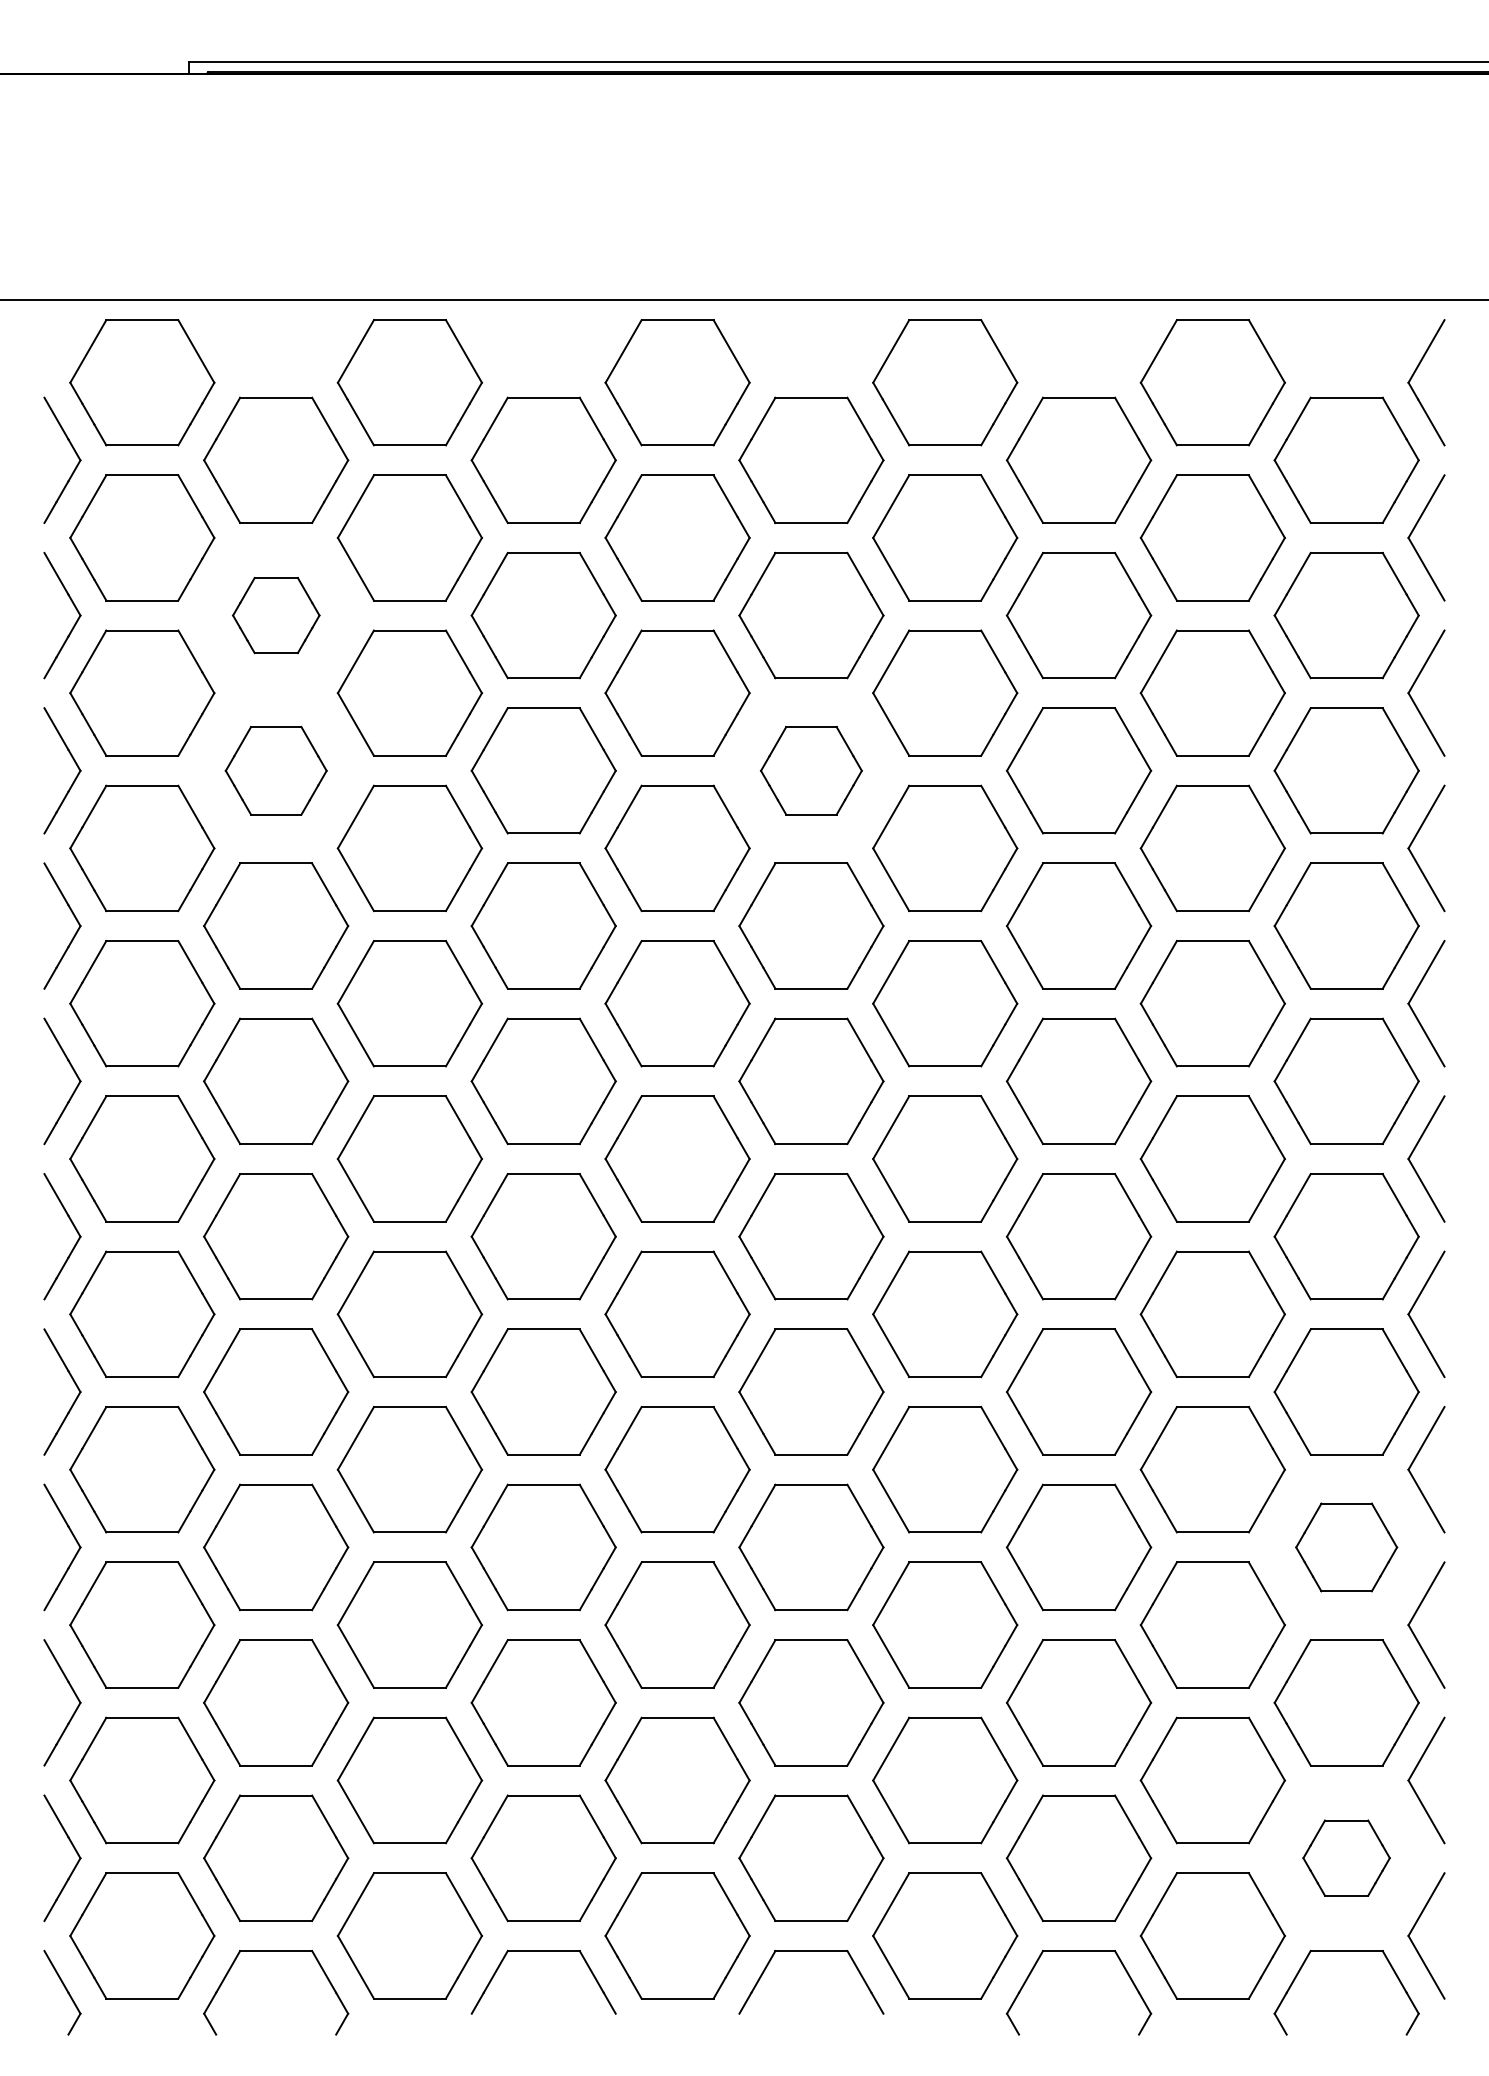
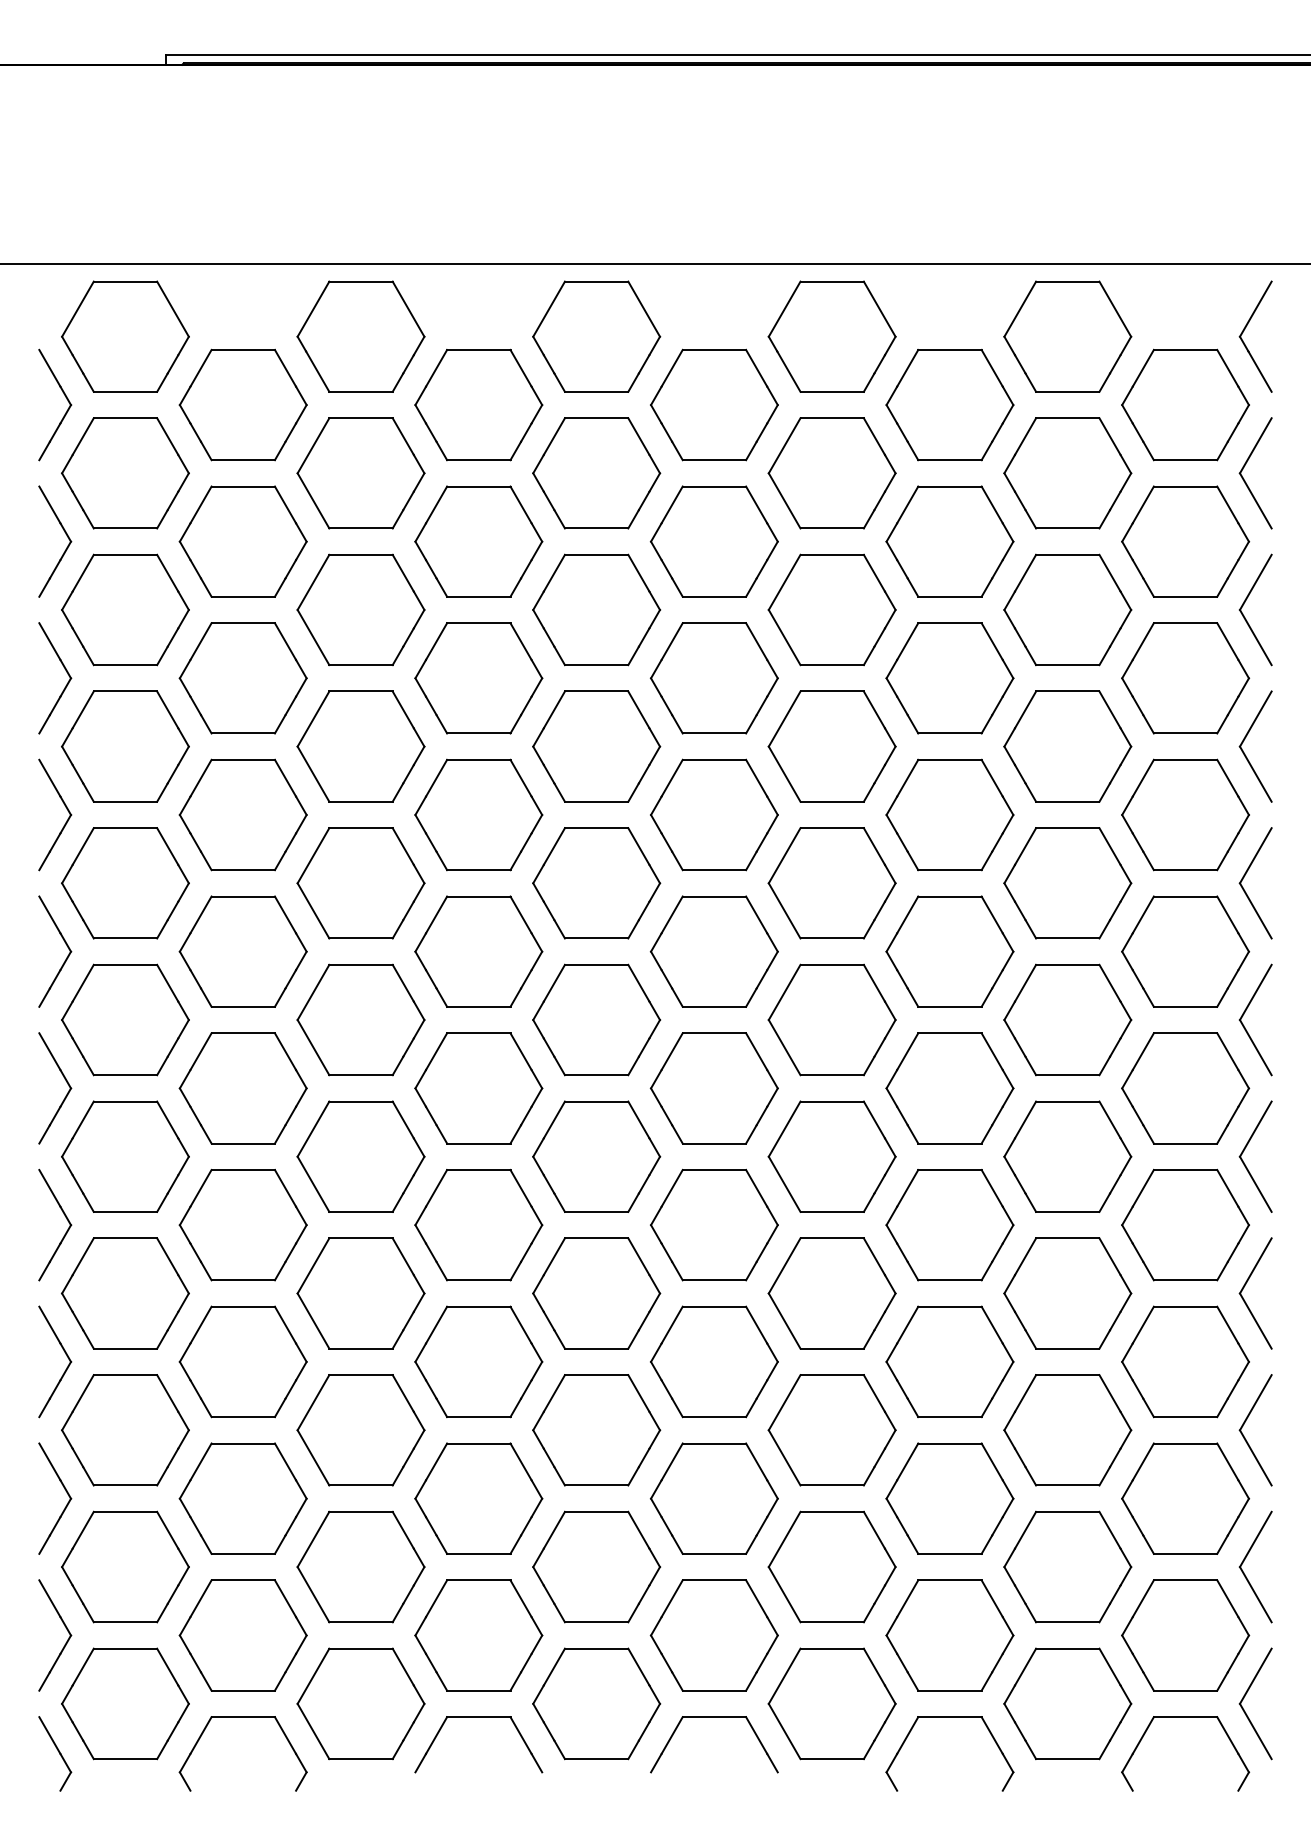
part: (276, 615) -> (243, 541), size x1.67
part: (276, 770) -> (243, 678), size x1.43
part: (811, 770) -> (714, 678), size x1.43
part: (1346, 1547) -> (1185, 1361), size x1.43
part: (1346, 1857) -> (1185, 1634), size x1.67

